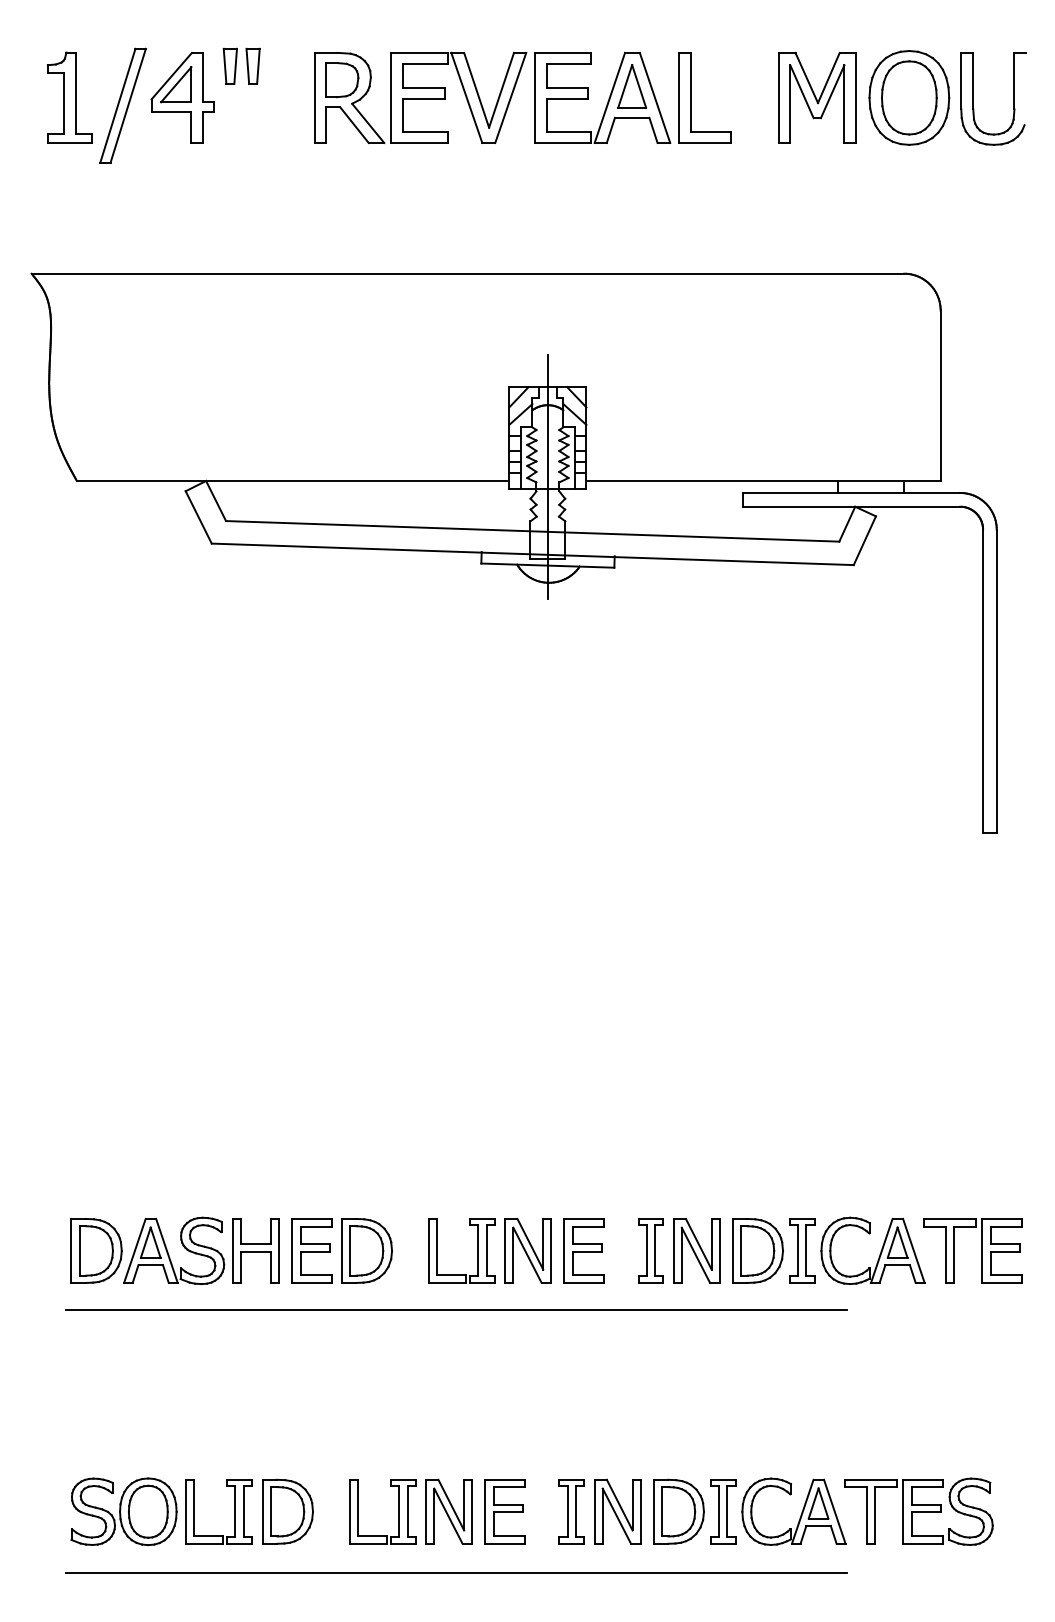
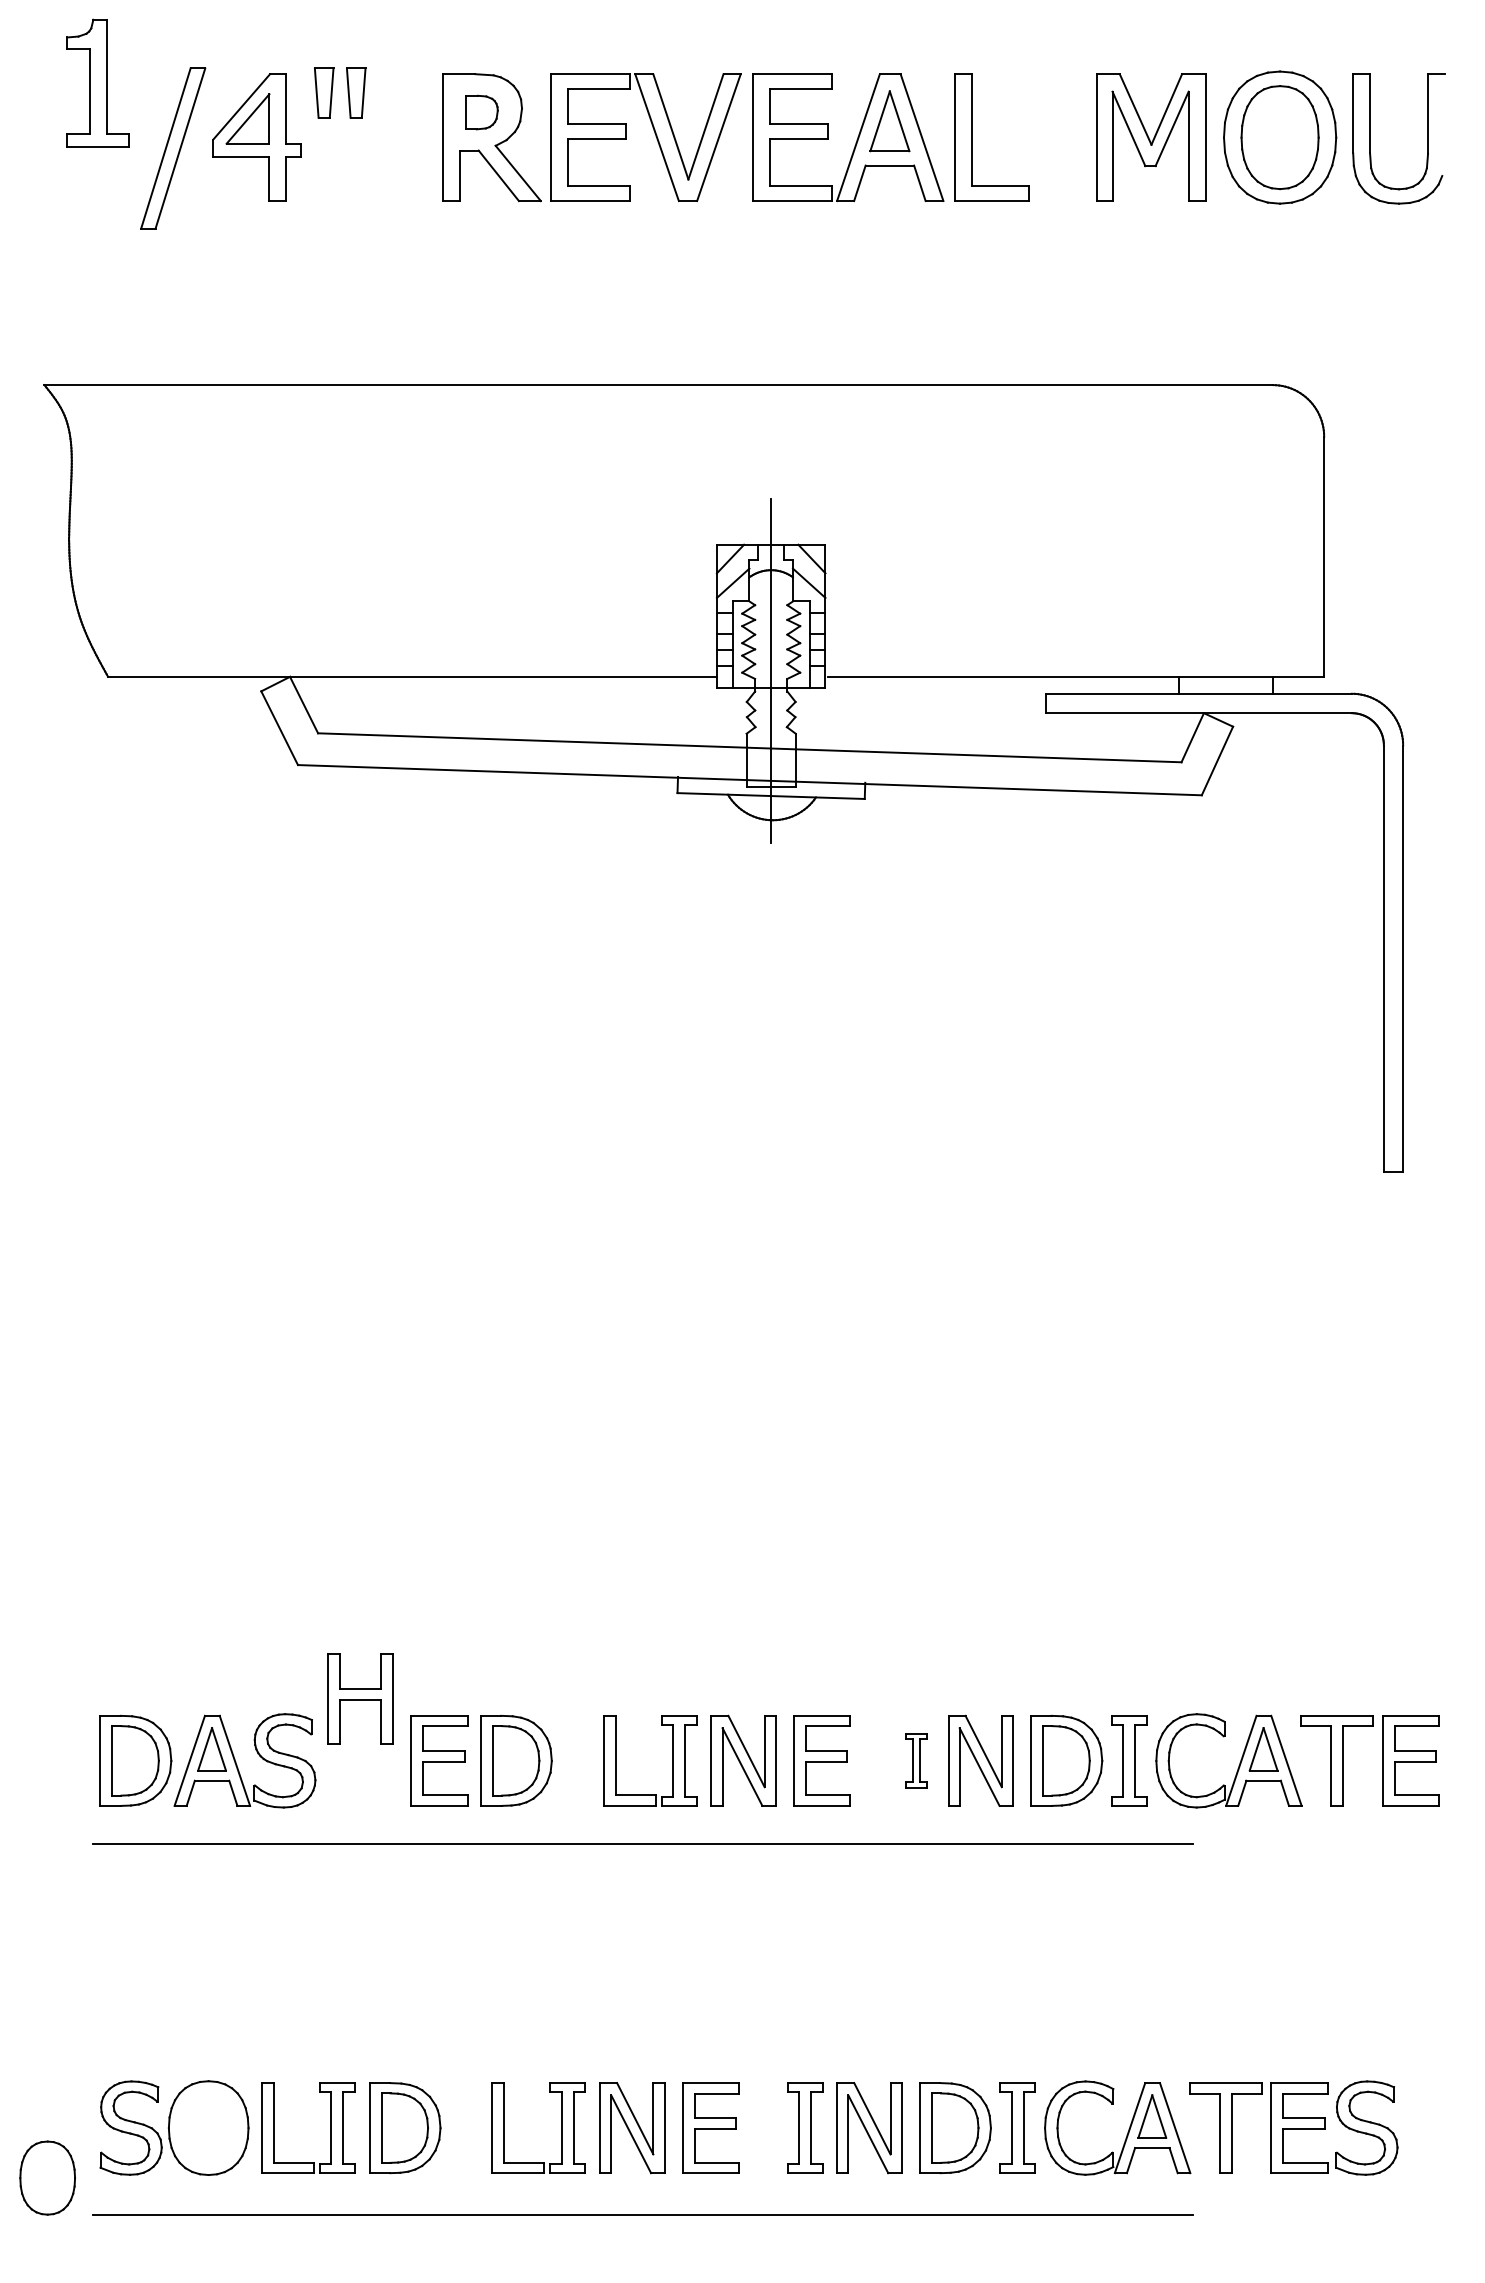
part: (342, 80) -> (482, 112), size x0.7
part: (69, 97) -> (97, 82), moved
part: (256, 1250) -> (360, 1698), moved
part: (651, 1250) -> (916, 1760), size x0.6
part: (148, 1511) -> (47, 2177), moved

